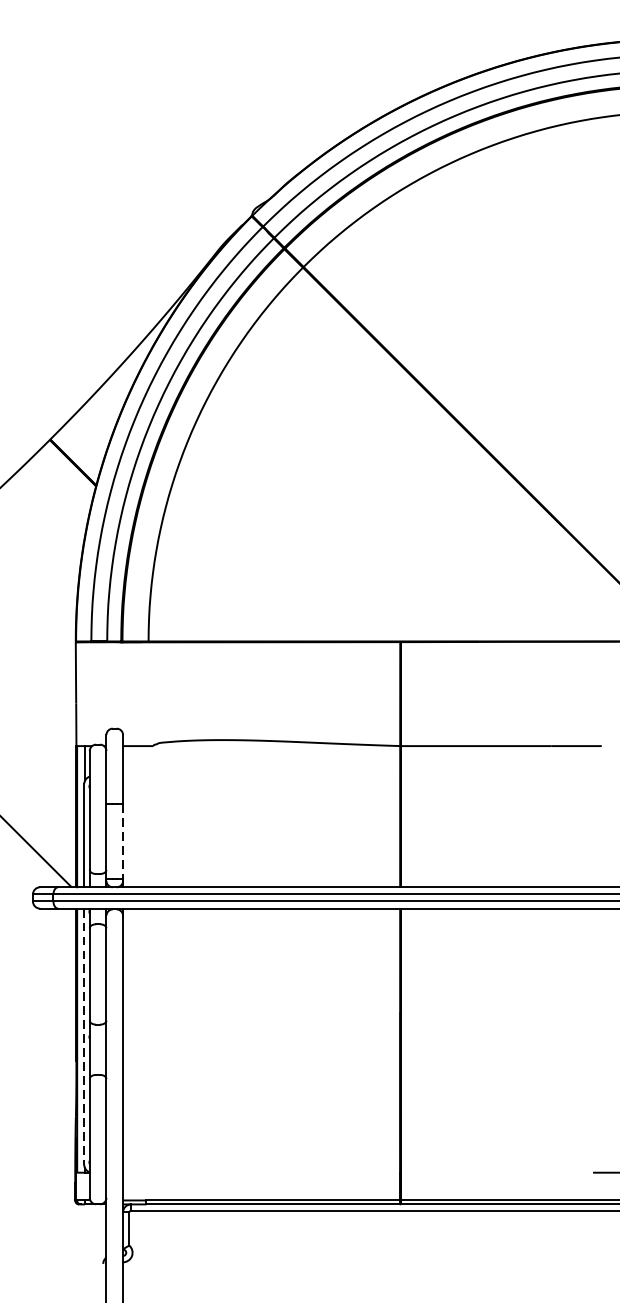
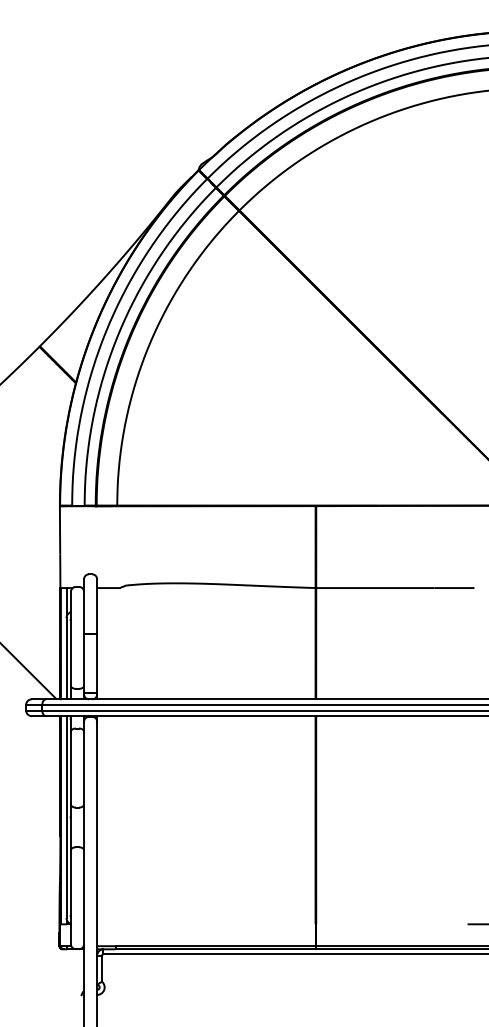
line: (123, 841) -> (97, 663), dashed -> solid
line: (84, 1037) -> (66, 817), dashed -> solid

